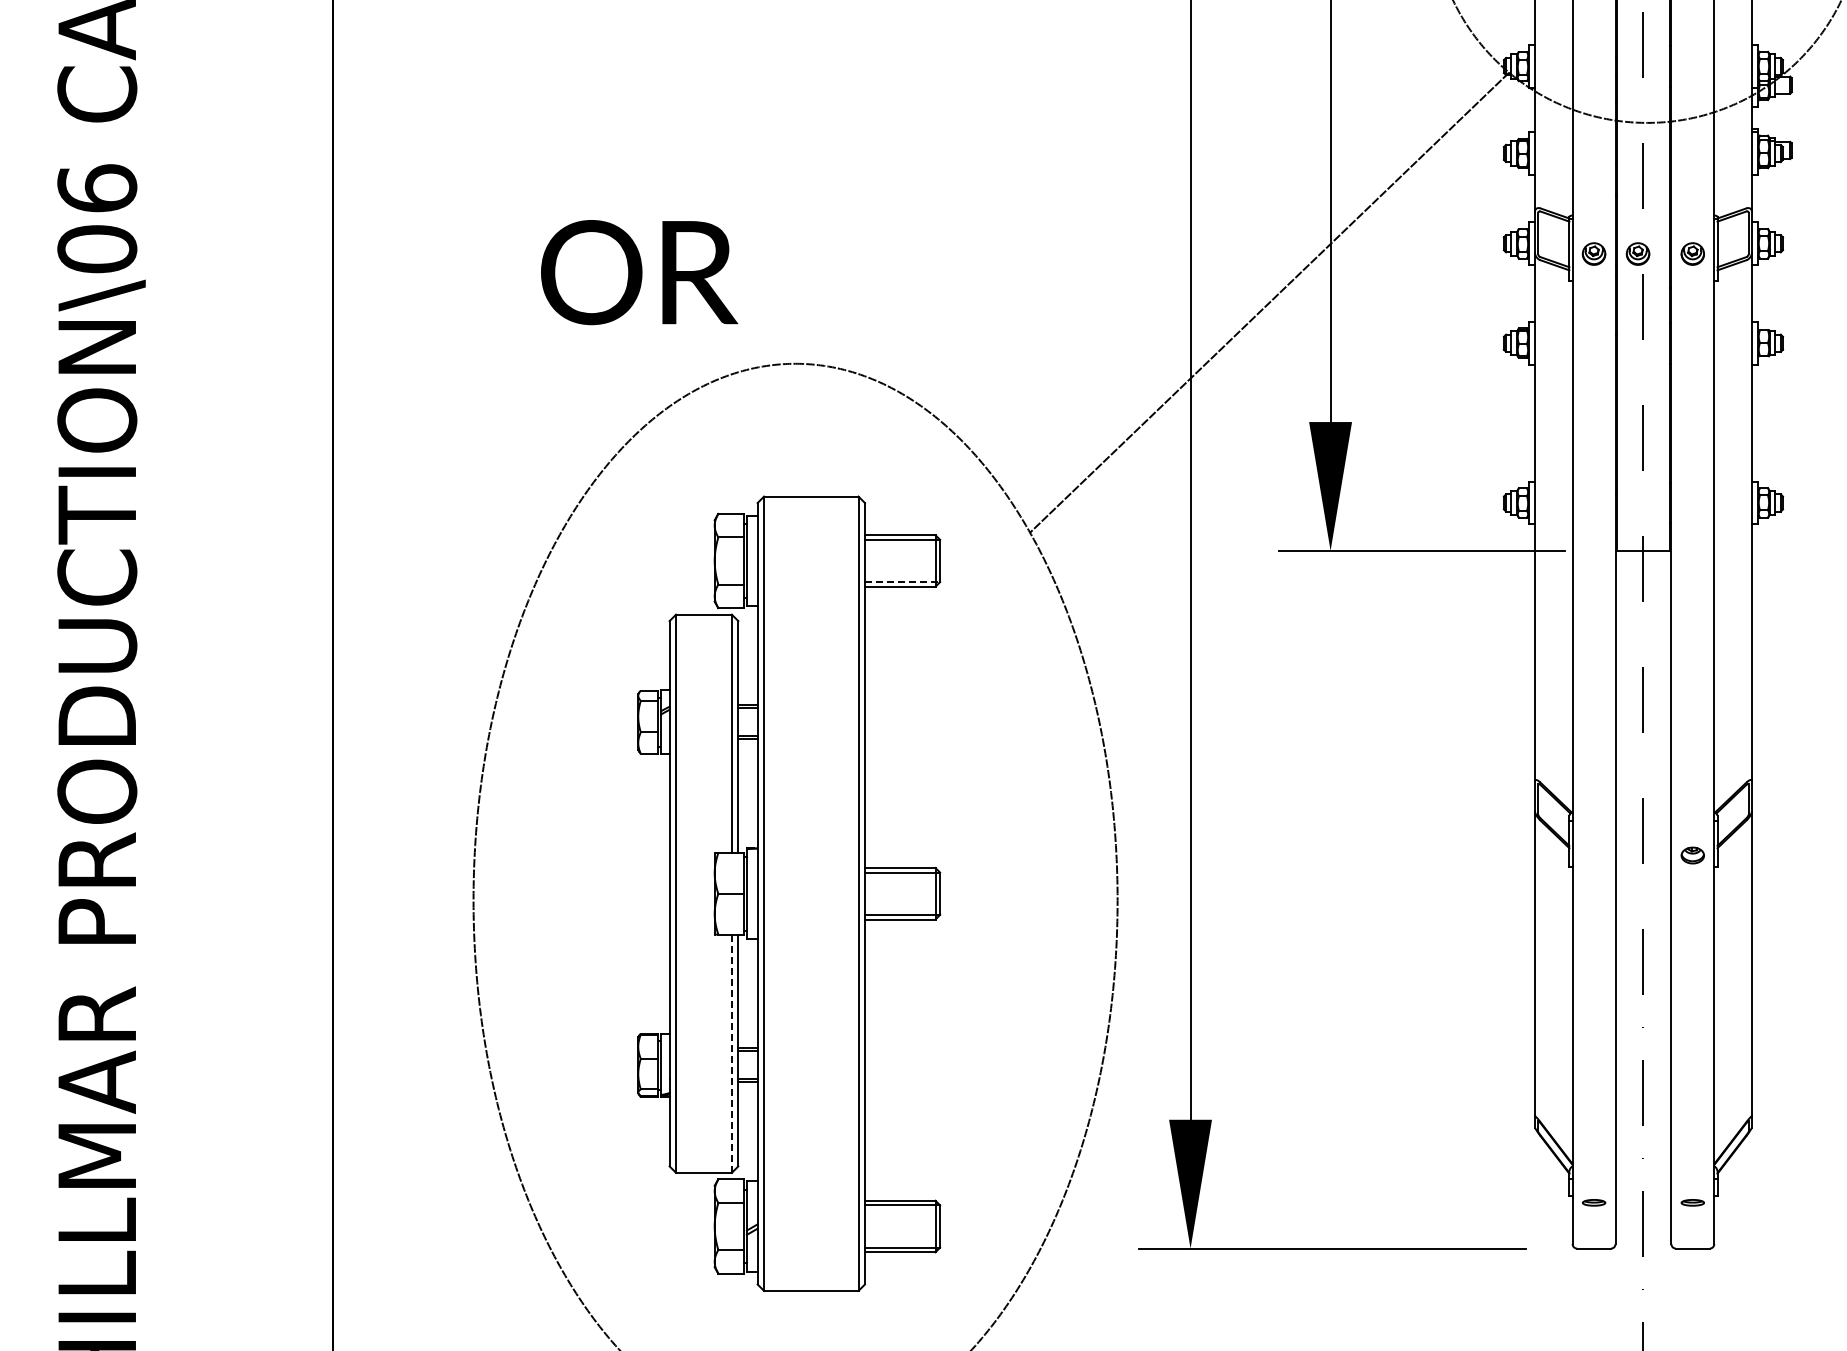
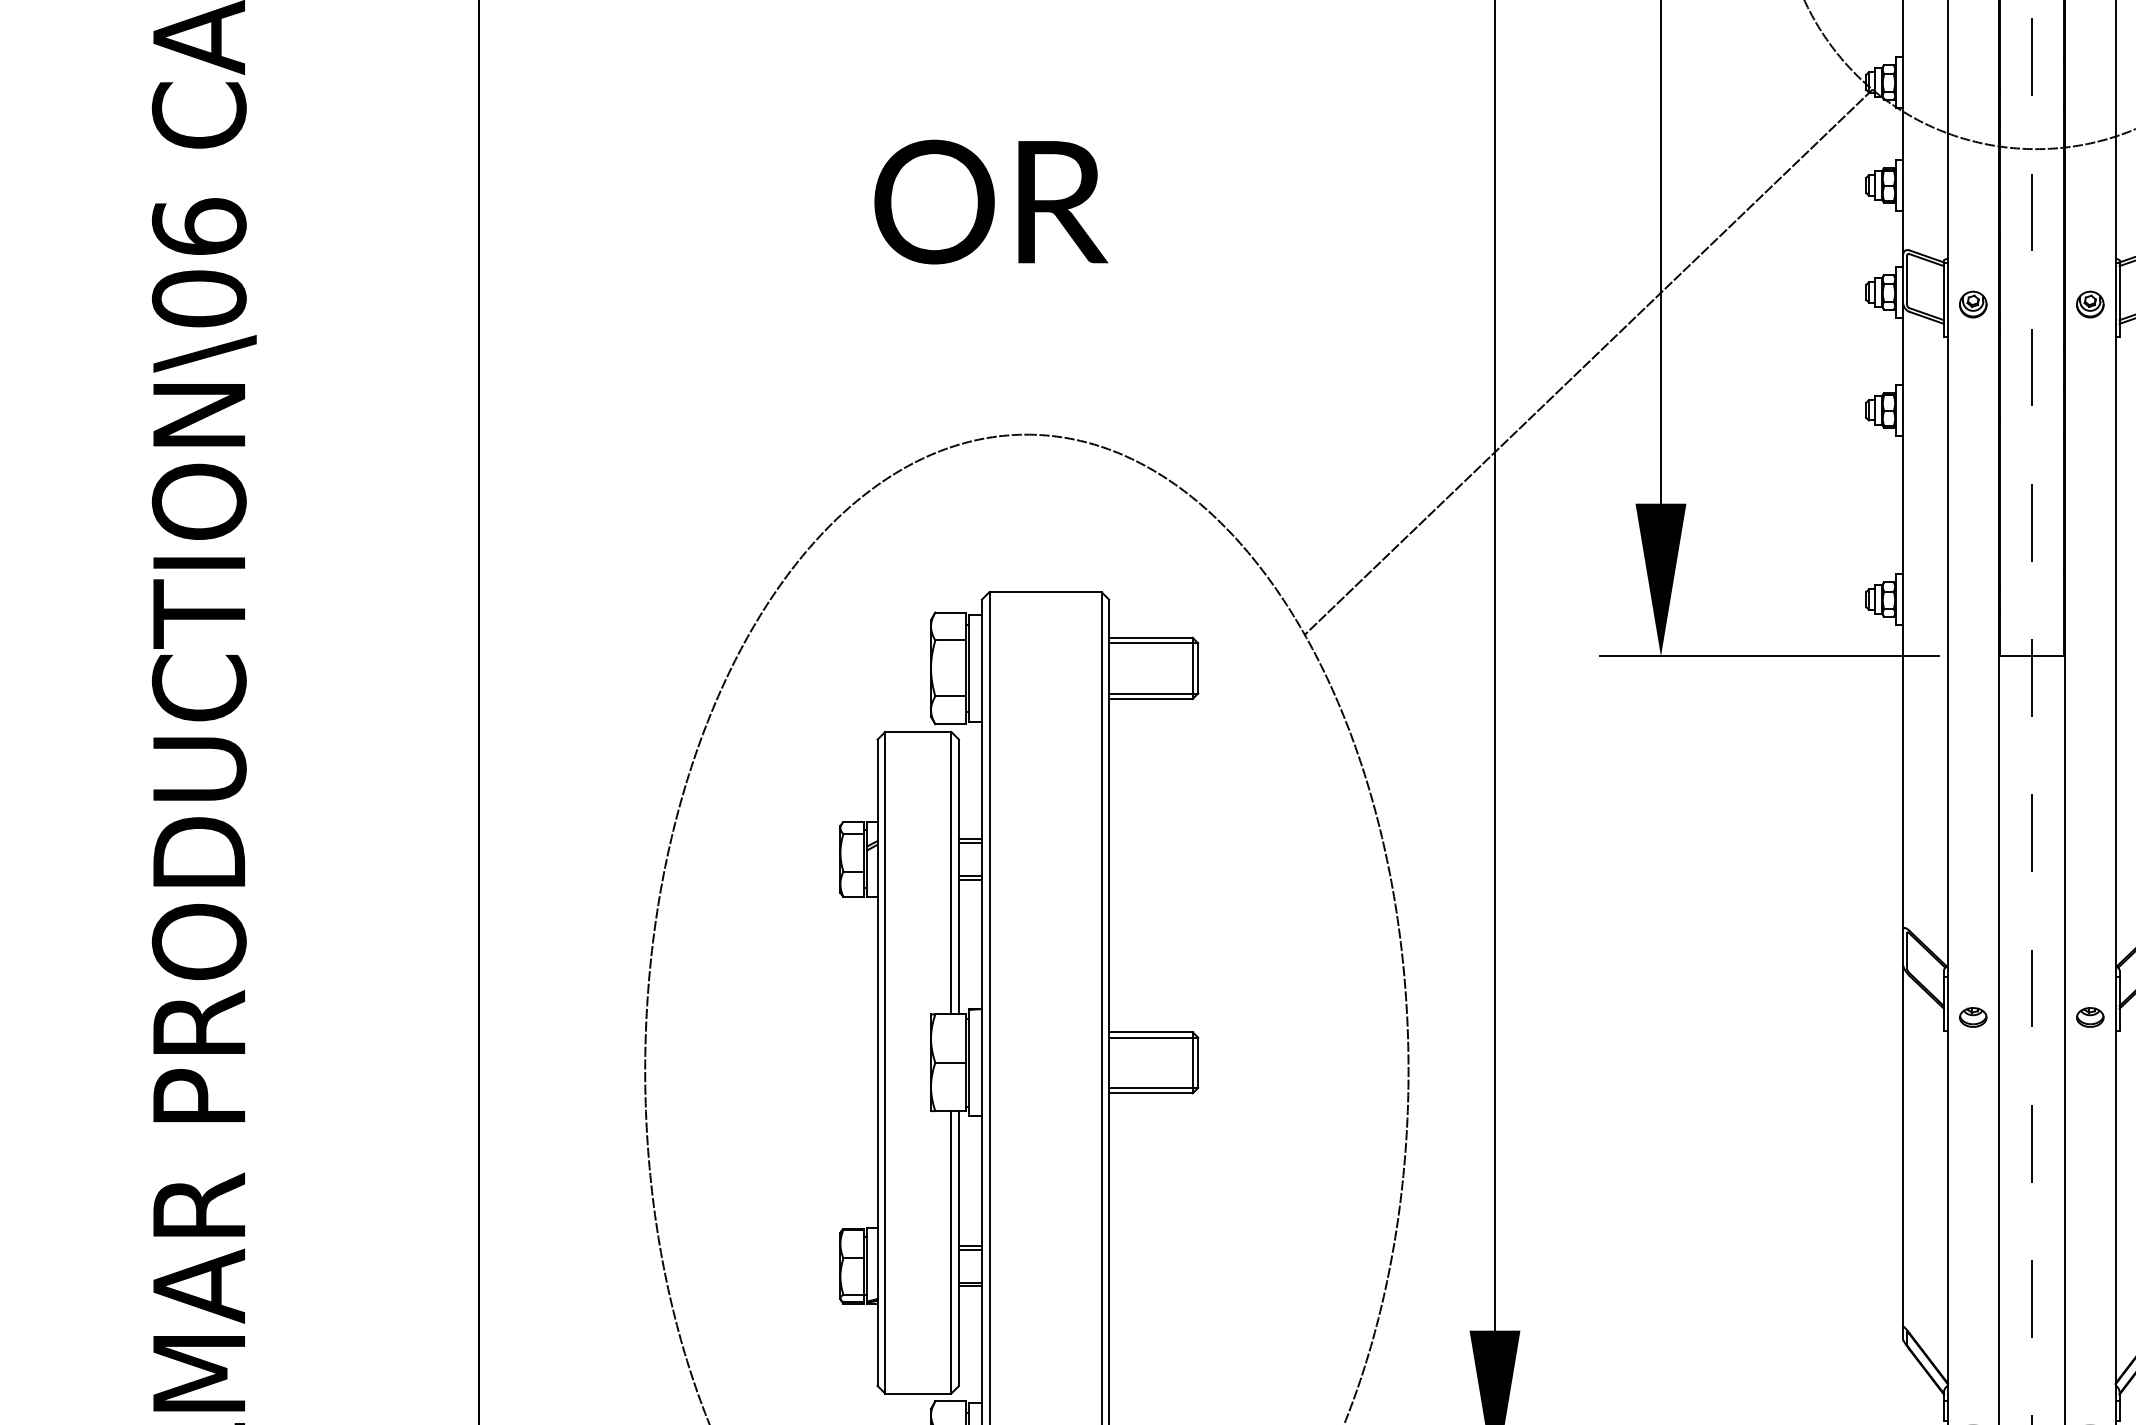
part: (1637, 253) -> (2024, 303), removed
text: (639, 272) -> (991, 202), moved
line: (902, 582) -> (1153, 693), dashed -> solid
part: (1593, 855) -> (1972, 1017), added
line: (731, 1053) -> (950, 1252), dashed -> solid

